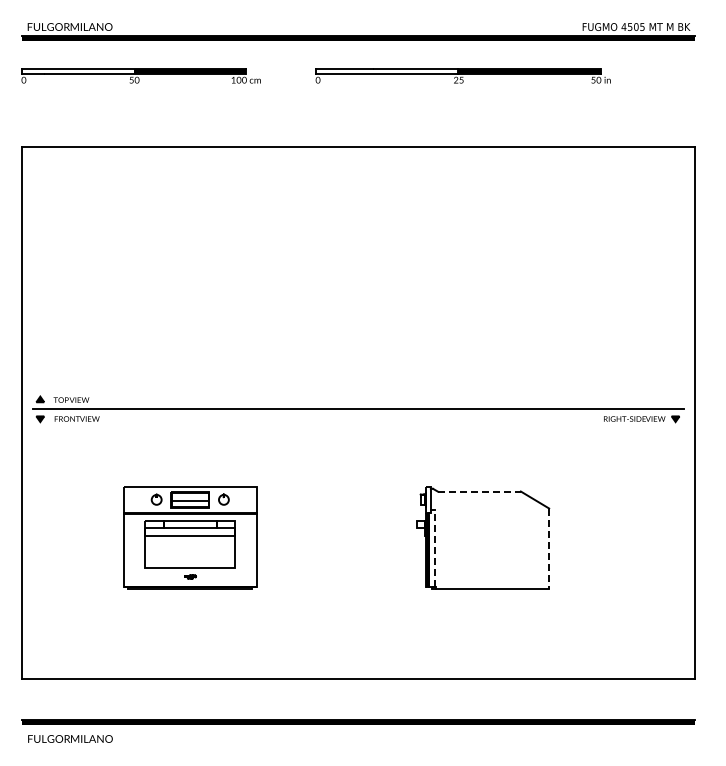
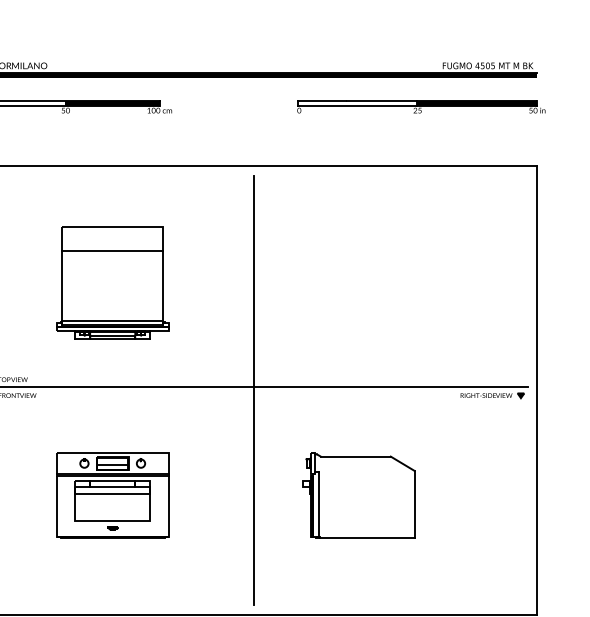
part: (462, 75) -> (420, 106), moved
part: (190, 284) -> (112, 282), added
line: (358, 412) -> (254, 390), added
line: (479, 491) -> (355, 456), dashed -> solid
line: (435, 548) -> (318, 504), dashed -> solid
line: (549, 549) -> (414, 505), dashed -> solid

